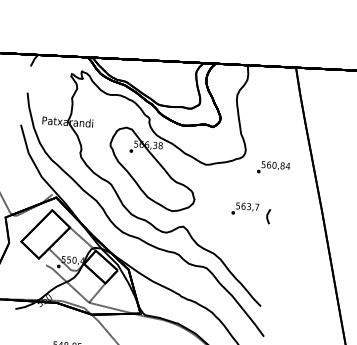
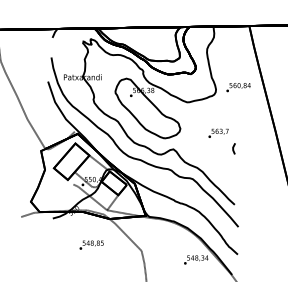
text: (273, 167) -> (238, 87), moved
line: (267, 216) -> (233, 148), moved

